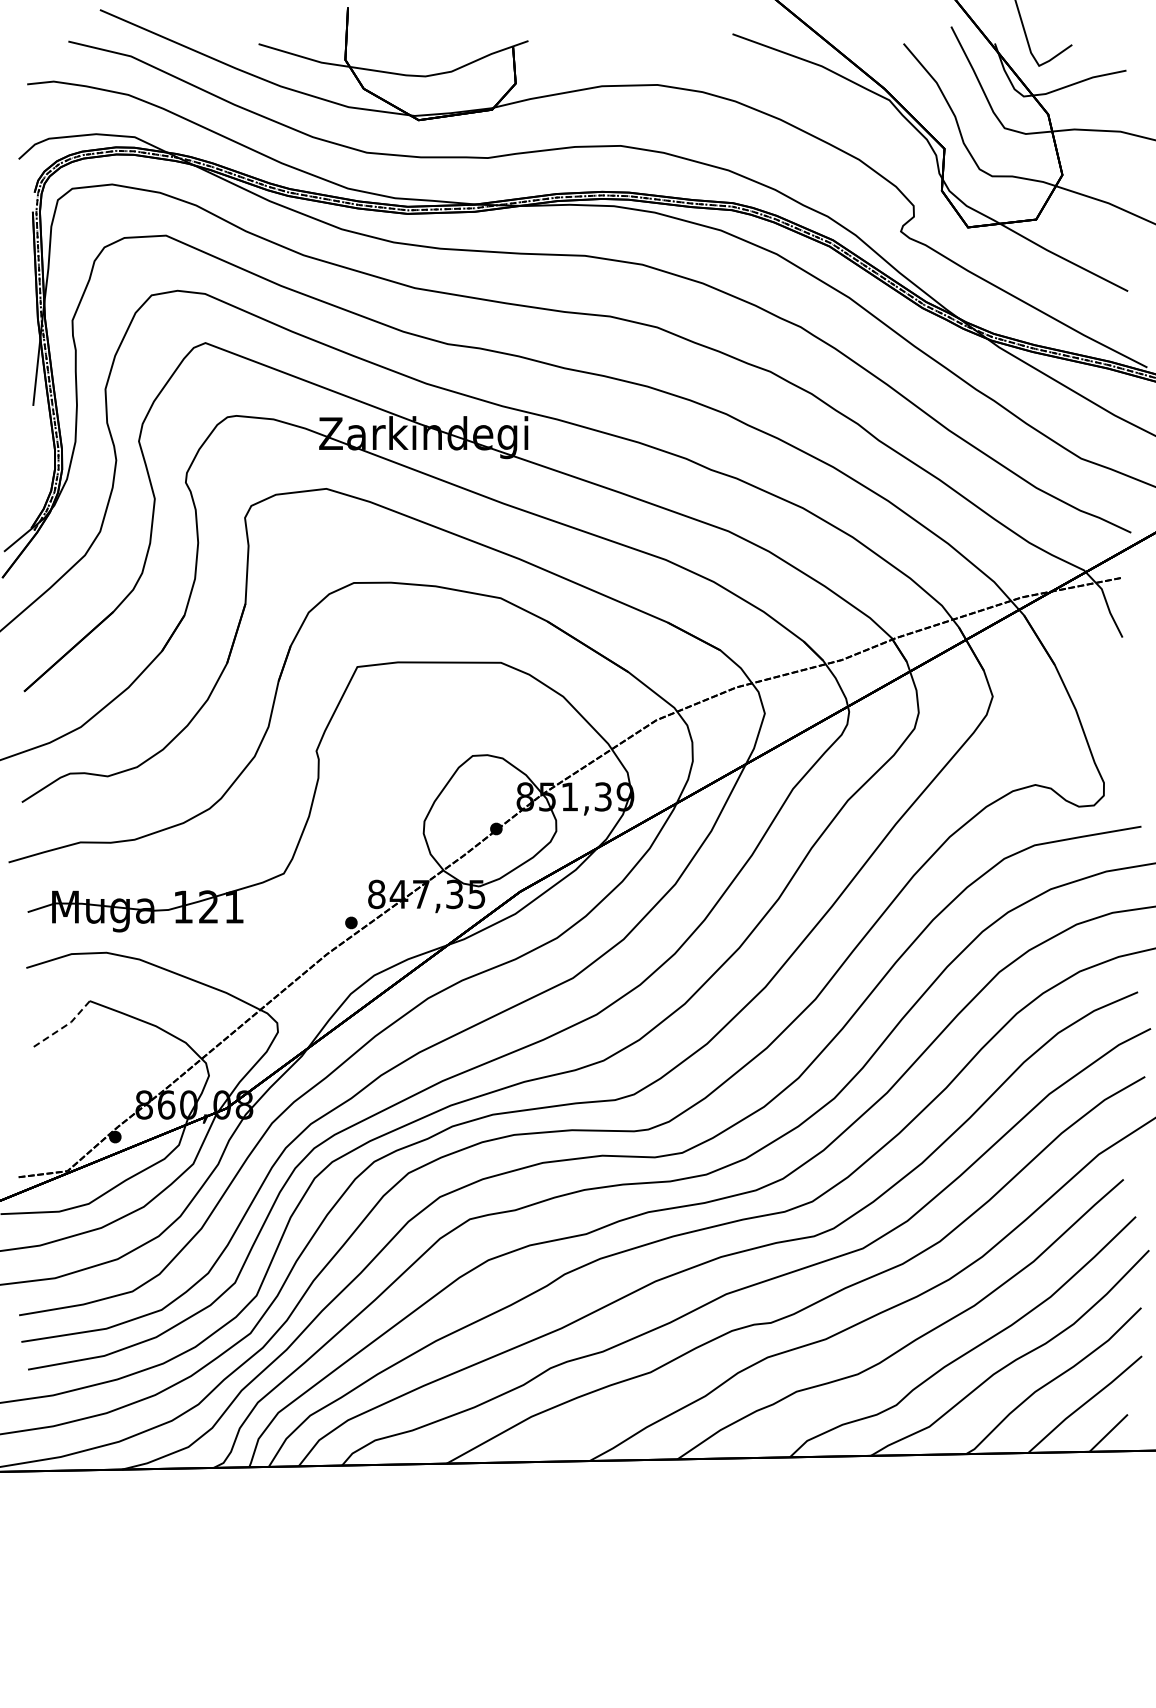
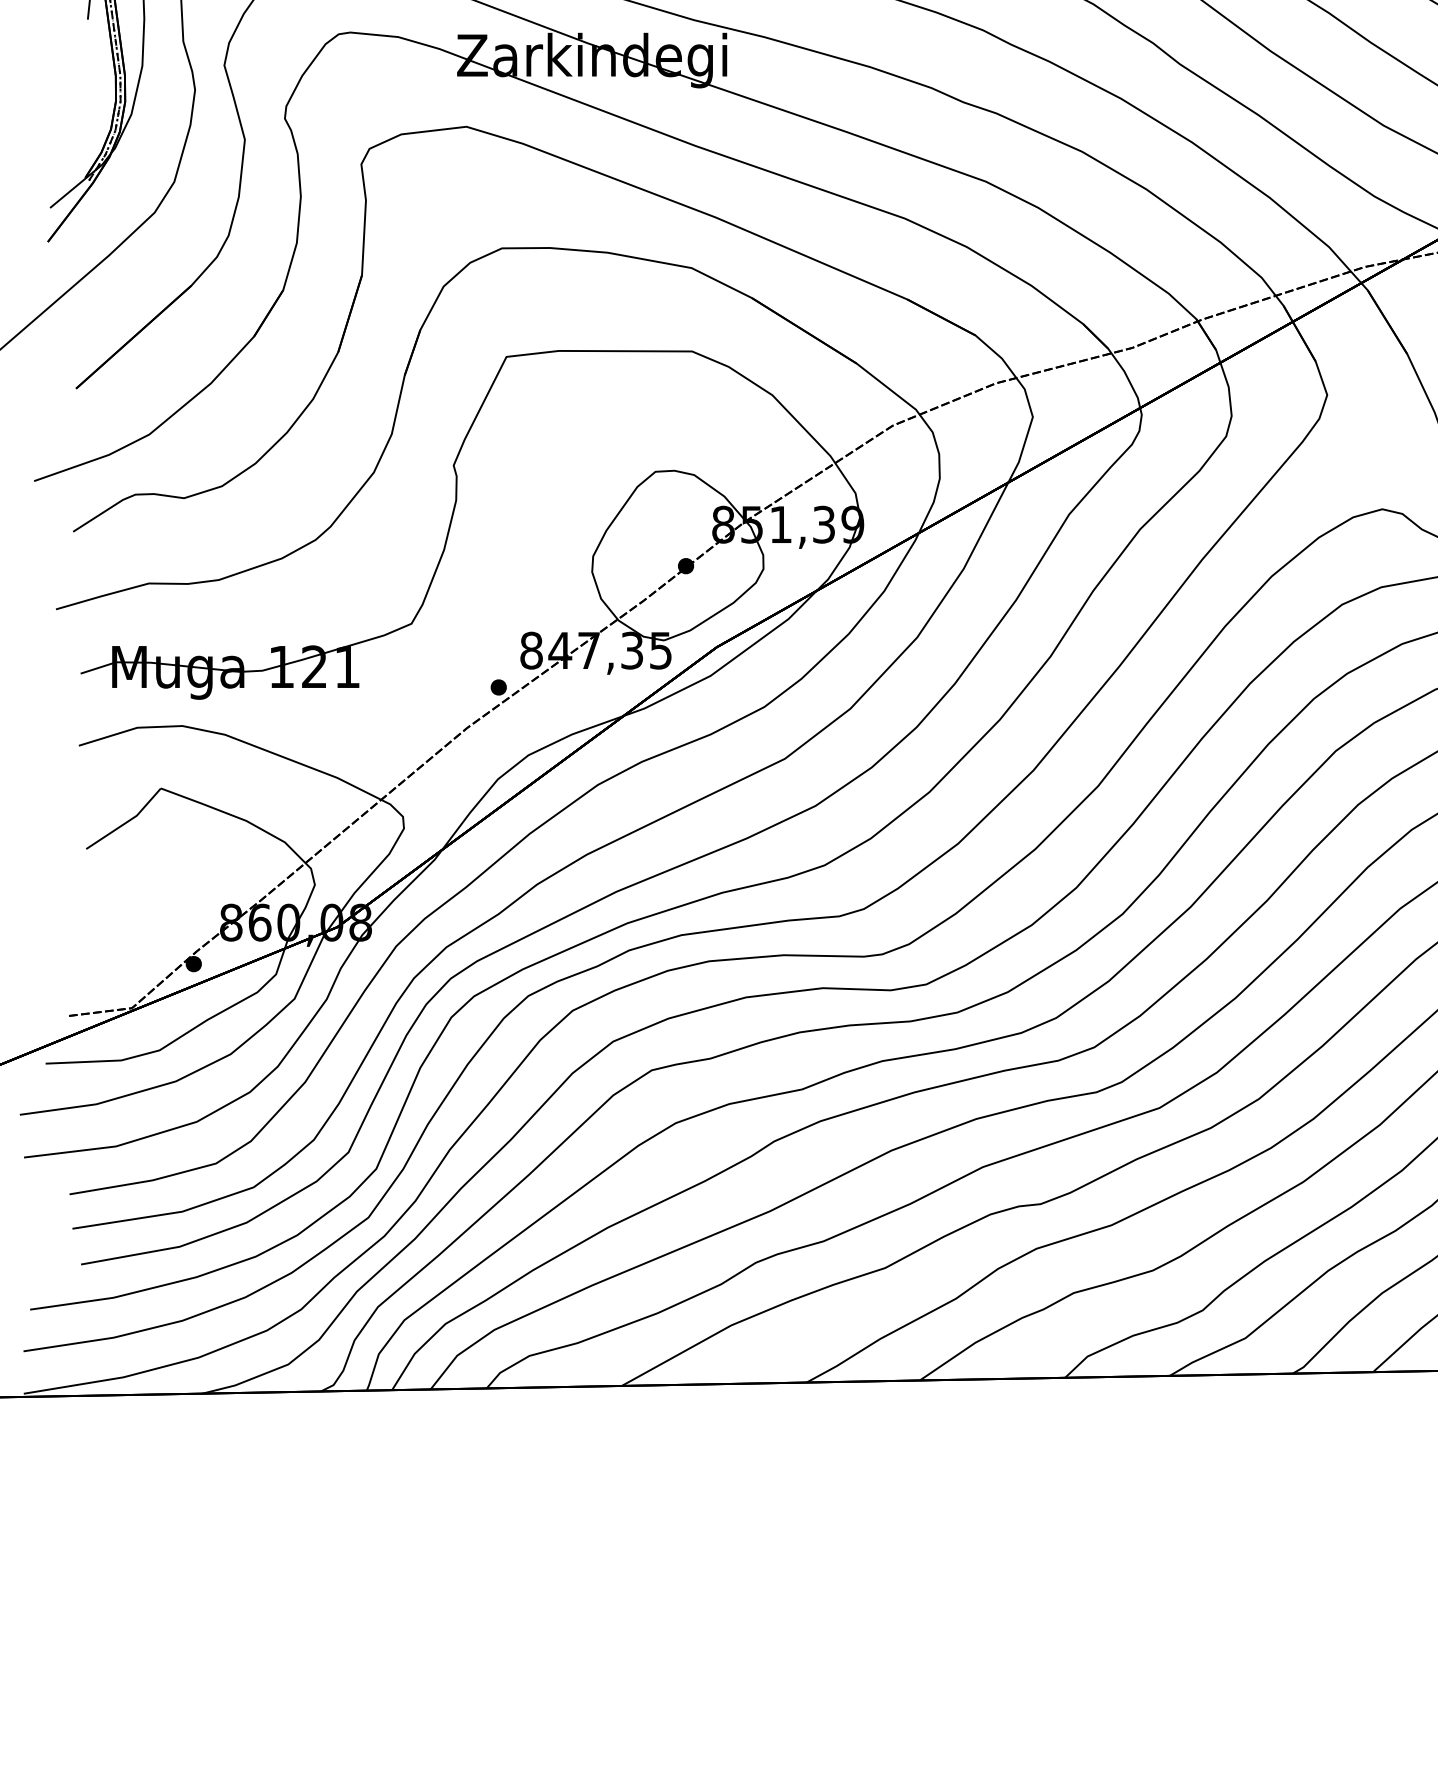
line: (63, 1027) -> (126, 822), dashed -> solid

